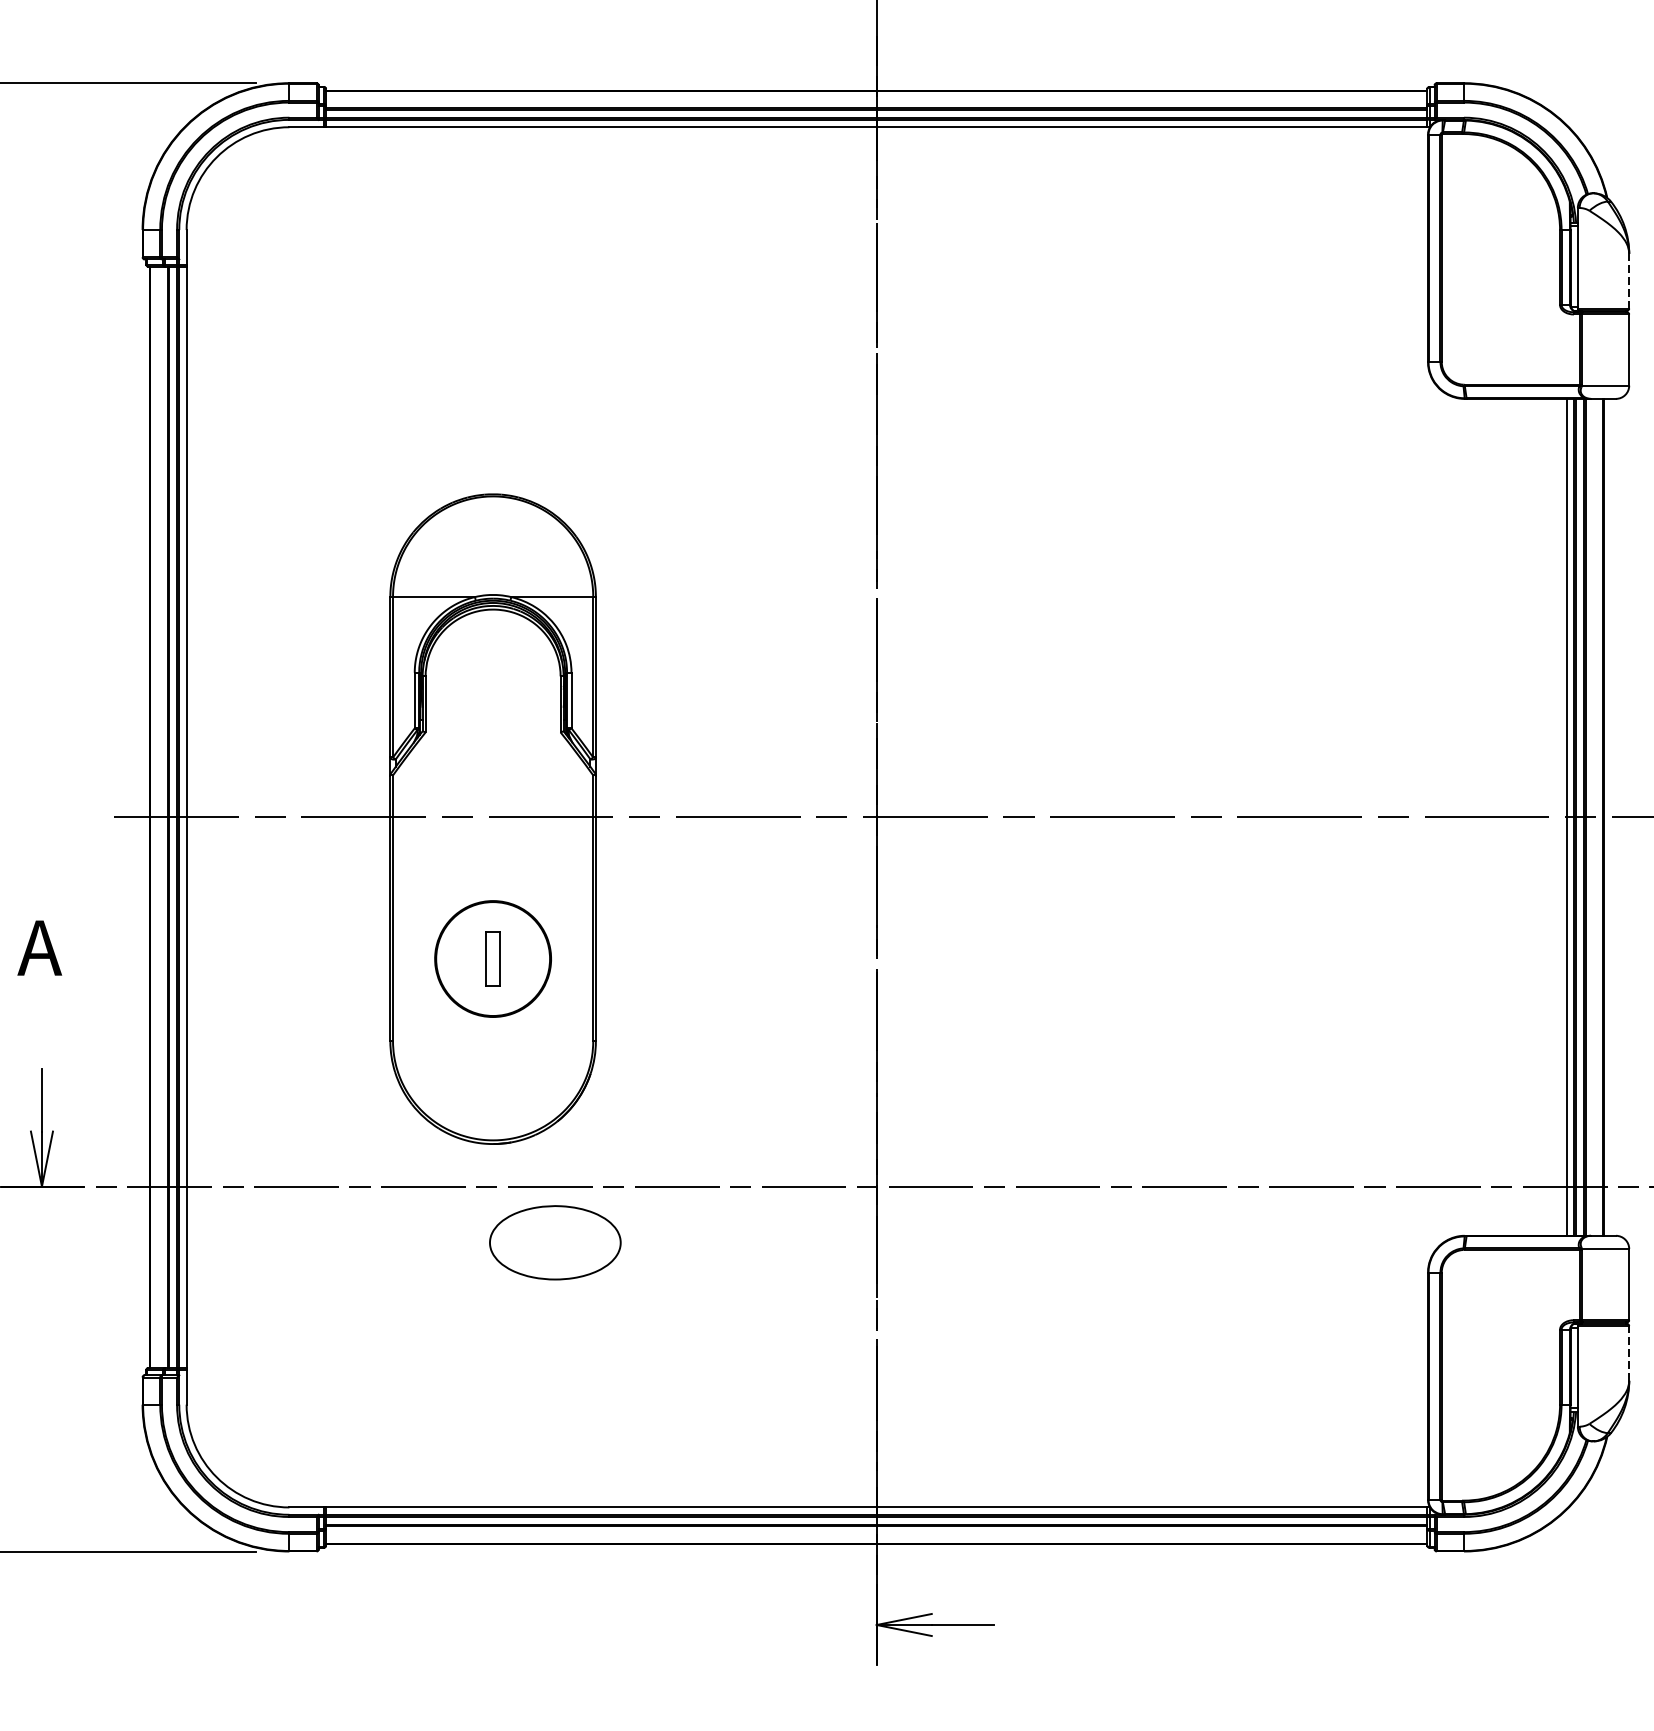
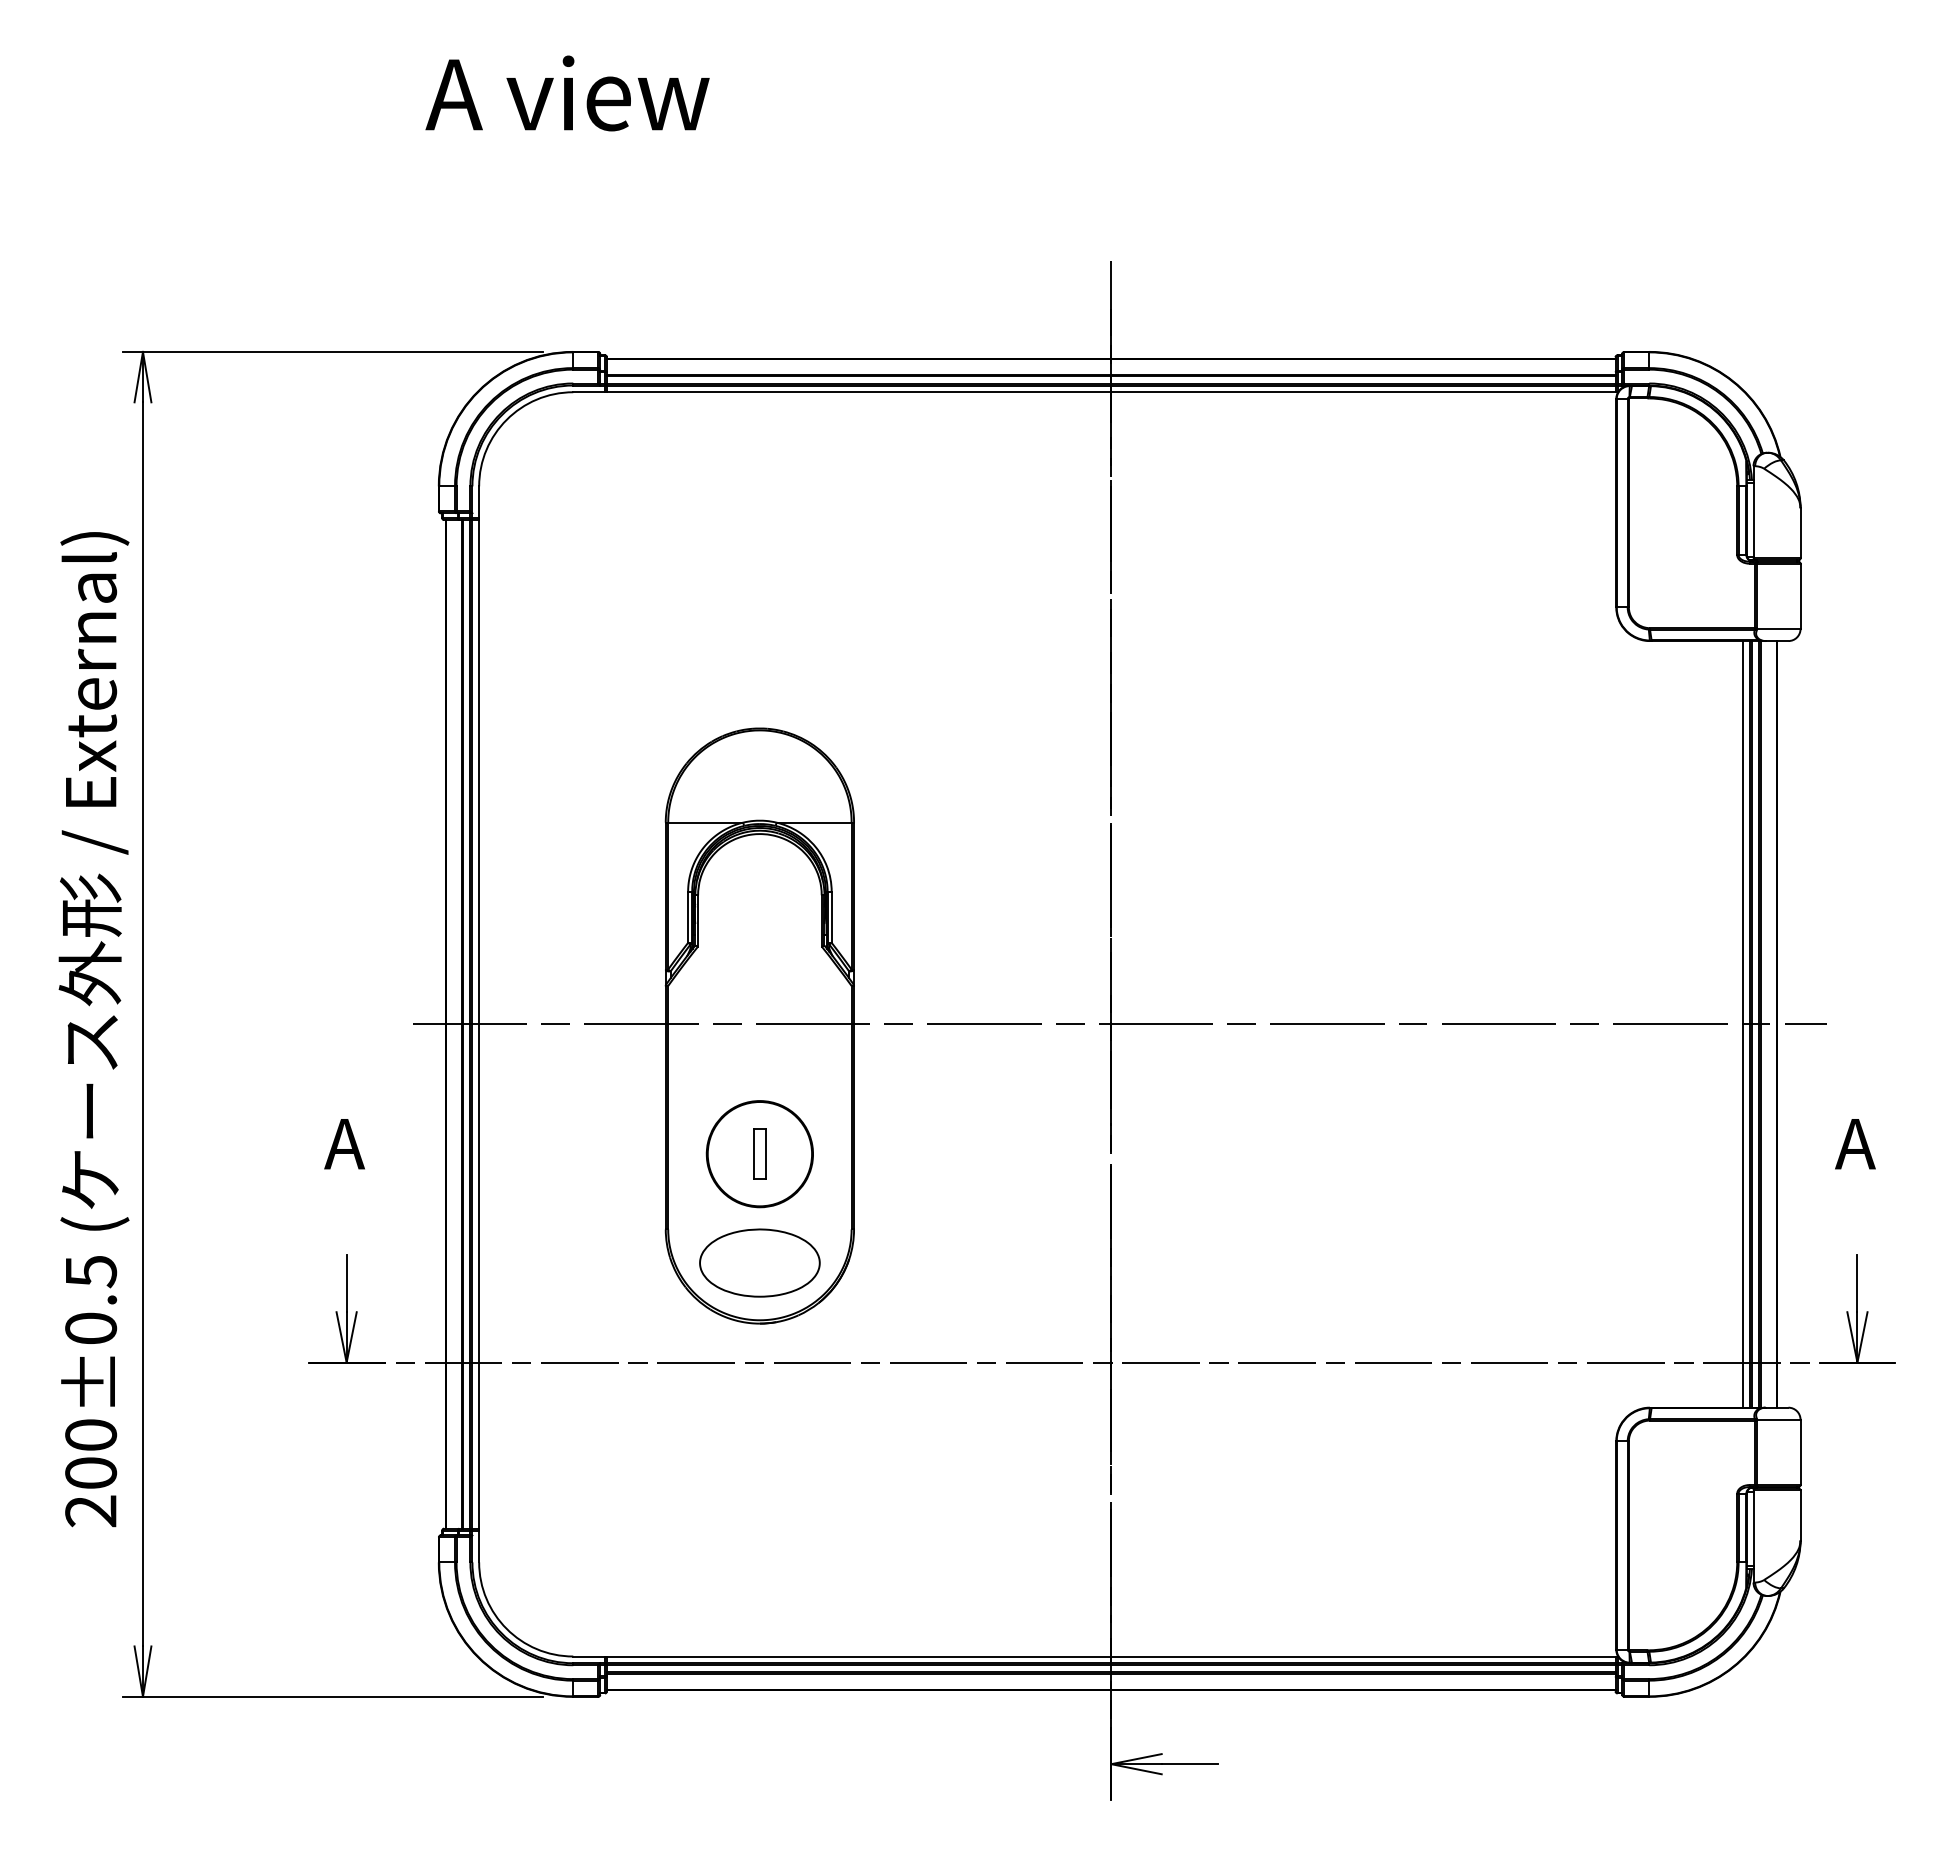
line: (1629, 280) -> (1800, 532), dashed -> solid
part: (554, 1242) -> (759, 1262), moved
line: (1629, 1352) -> (1800, 1514), dashed -> solid

